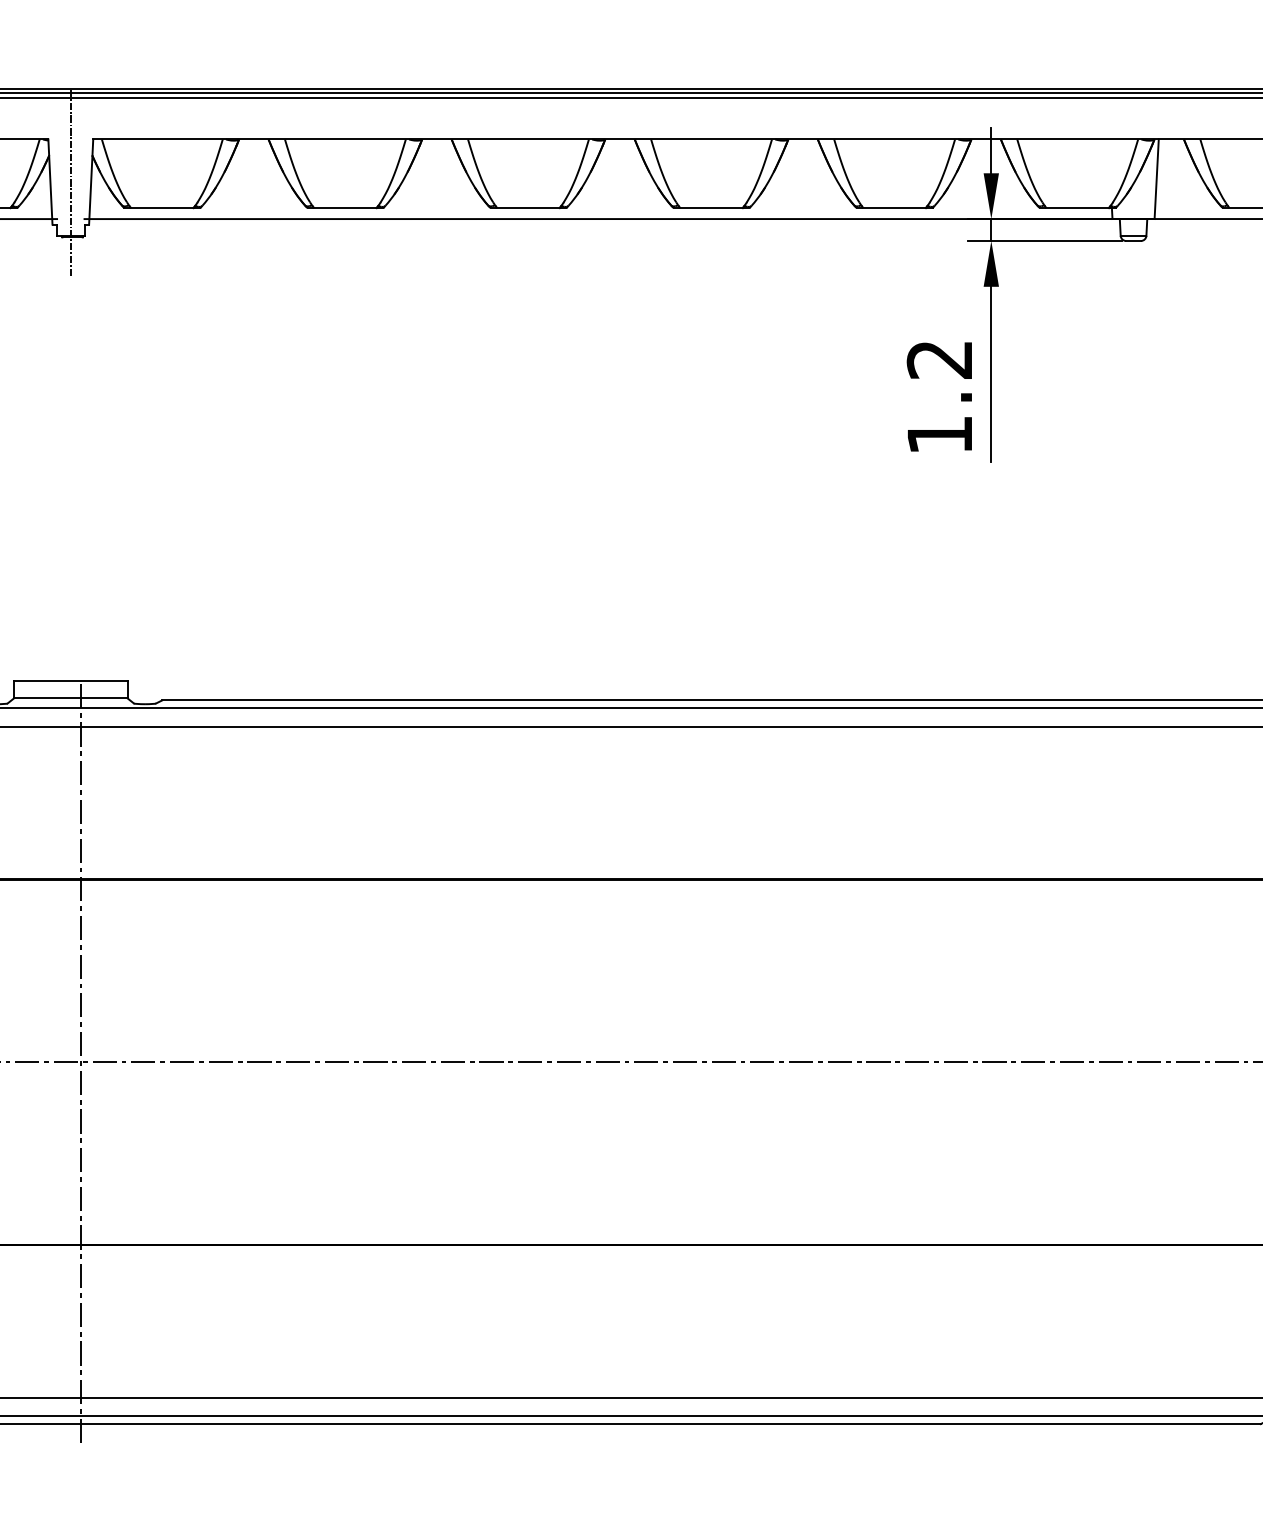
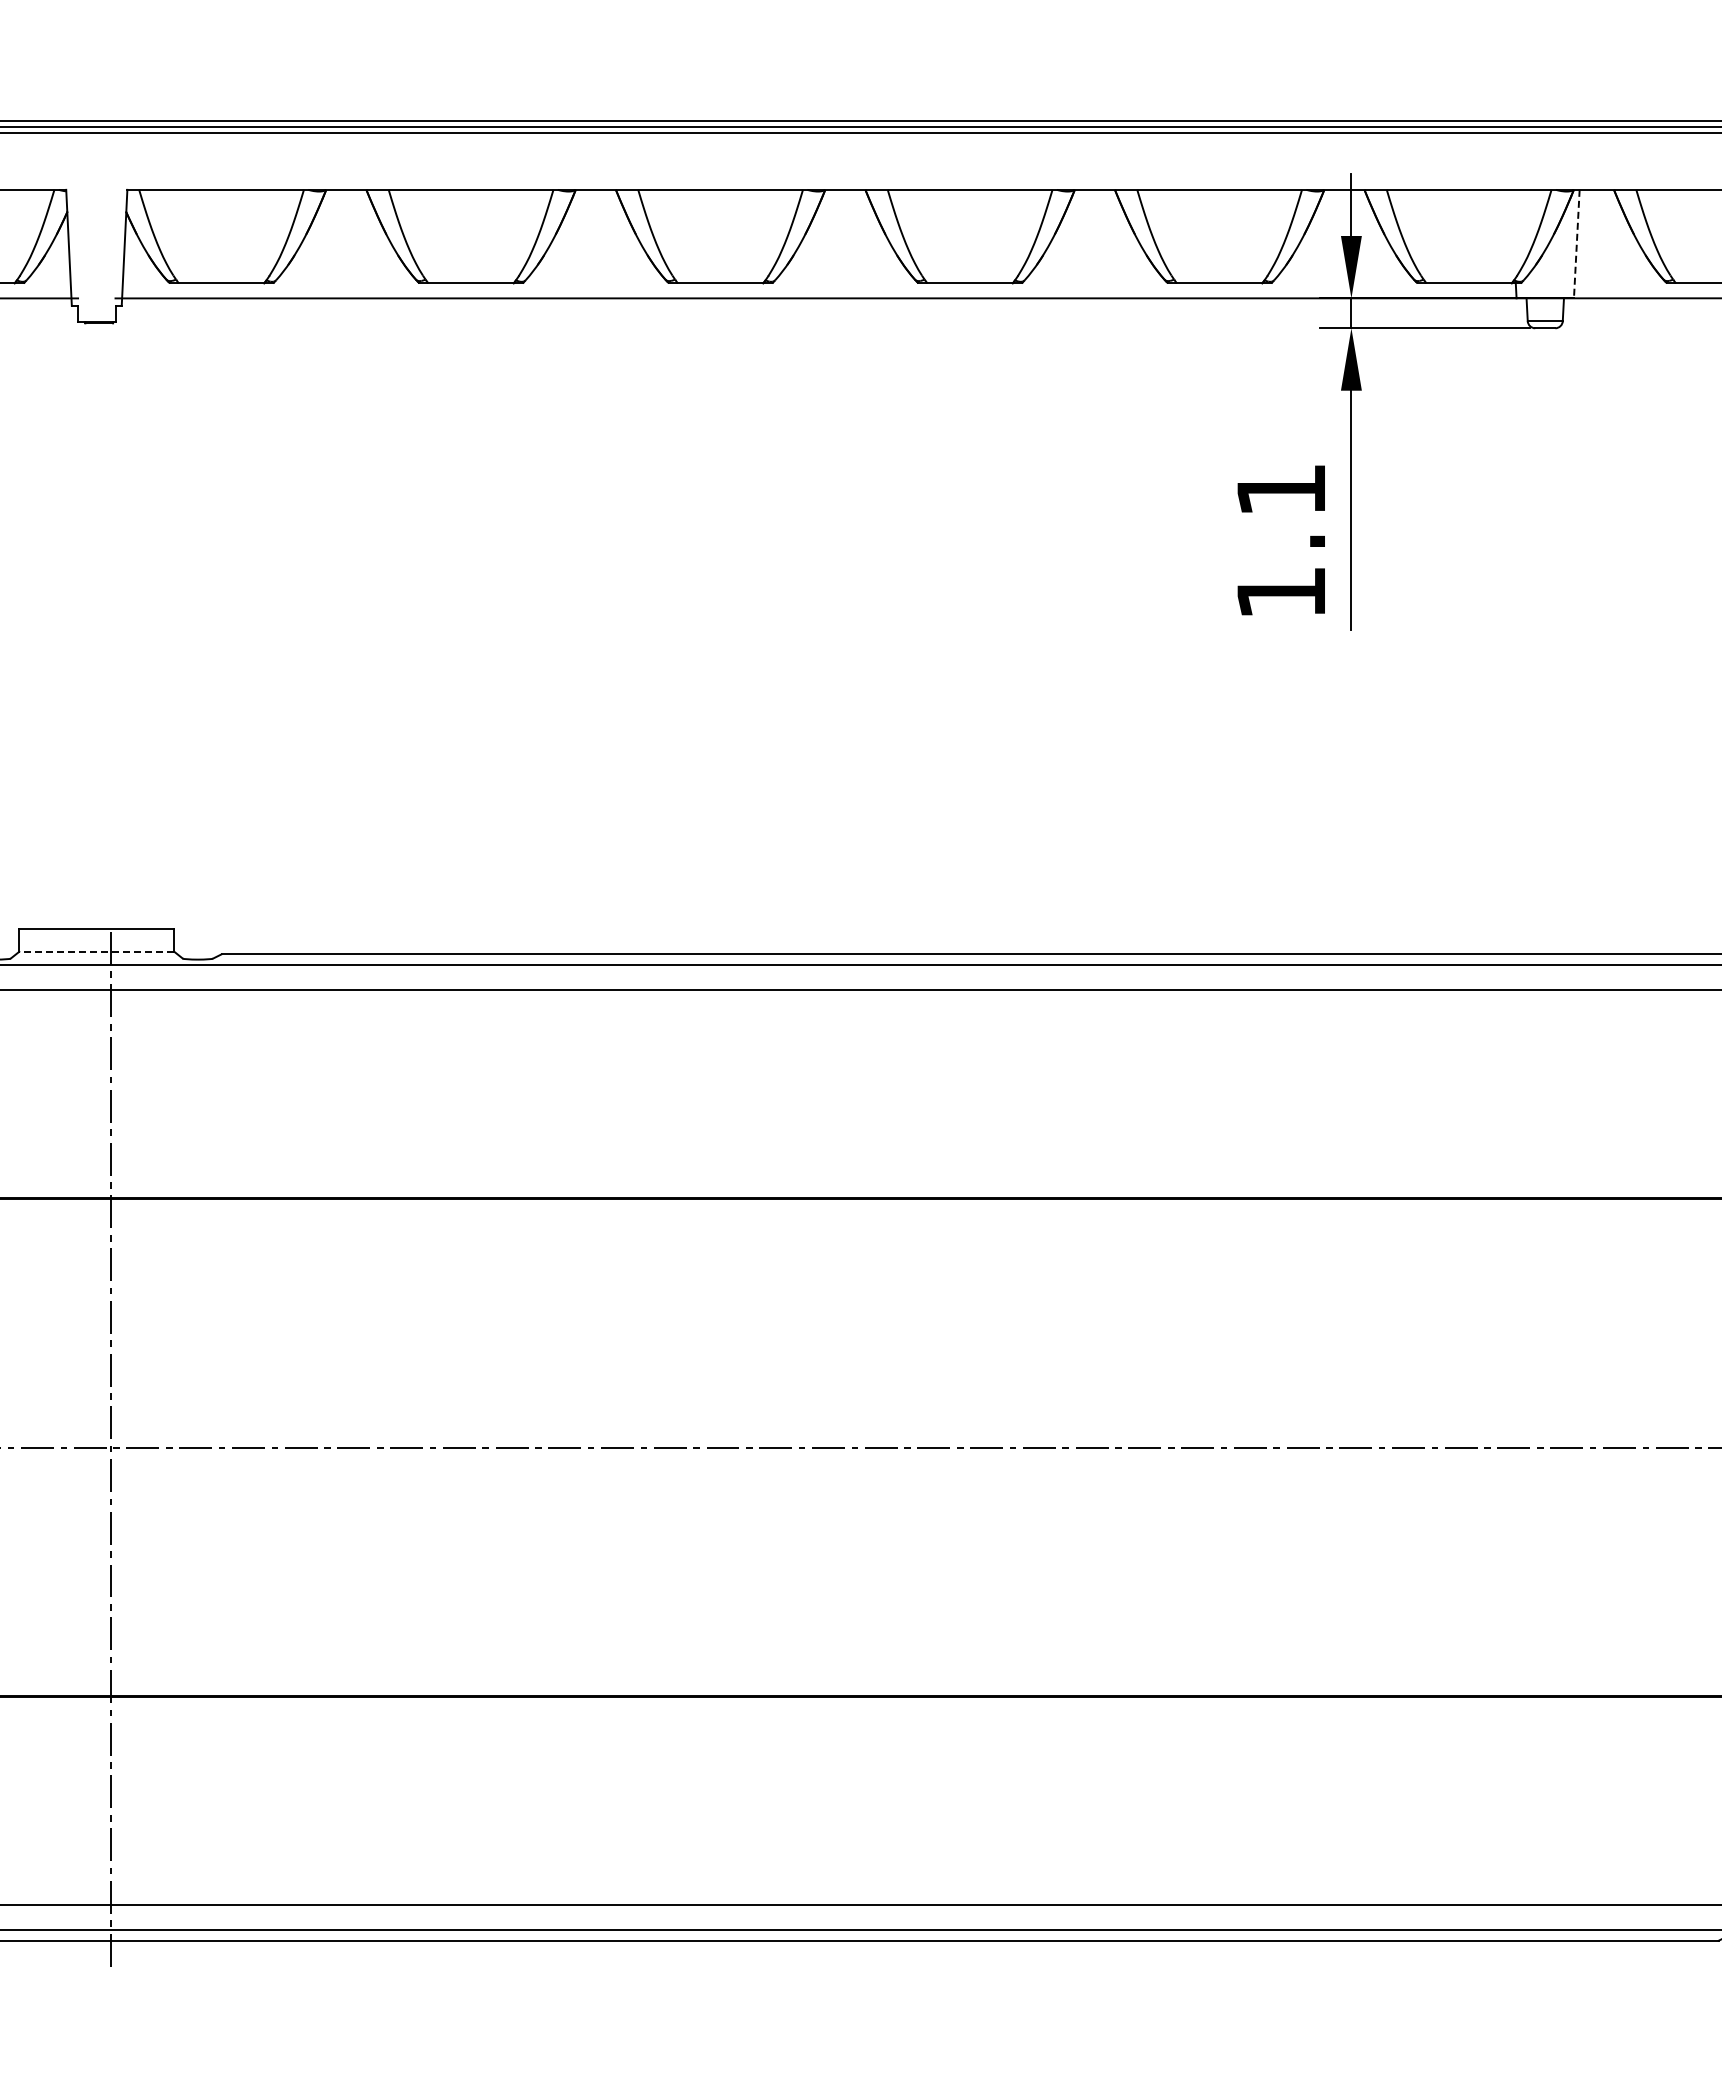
line: (1156, 179) -> (1576, 244), solid -> dashed
line: (70, 182) -> (96, 248), removed
text: (939, 360) -> (1280, 490), 1.2 -> 1.1
line: (70, 698) -> (96, 951), solid -> dashed

